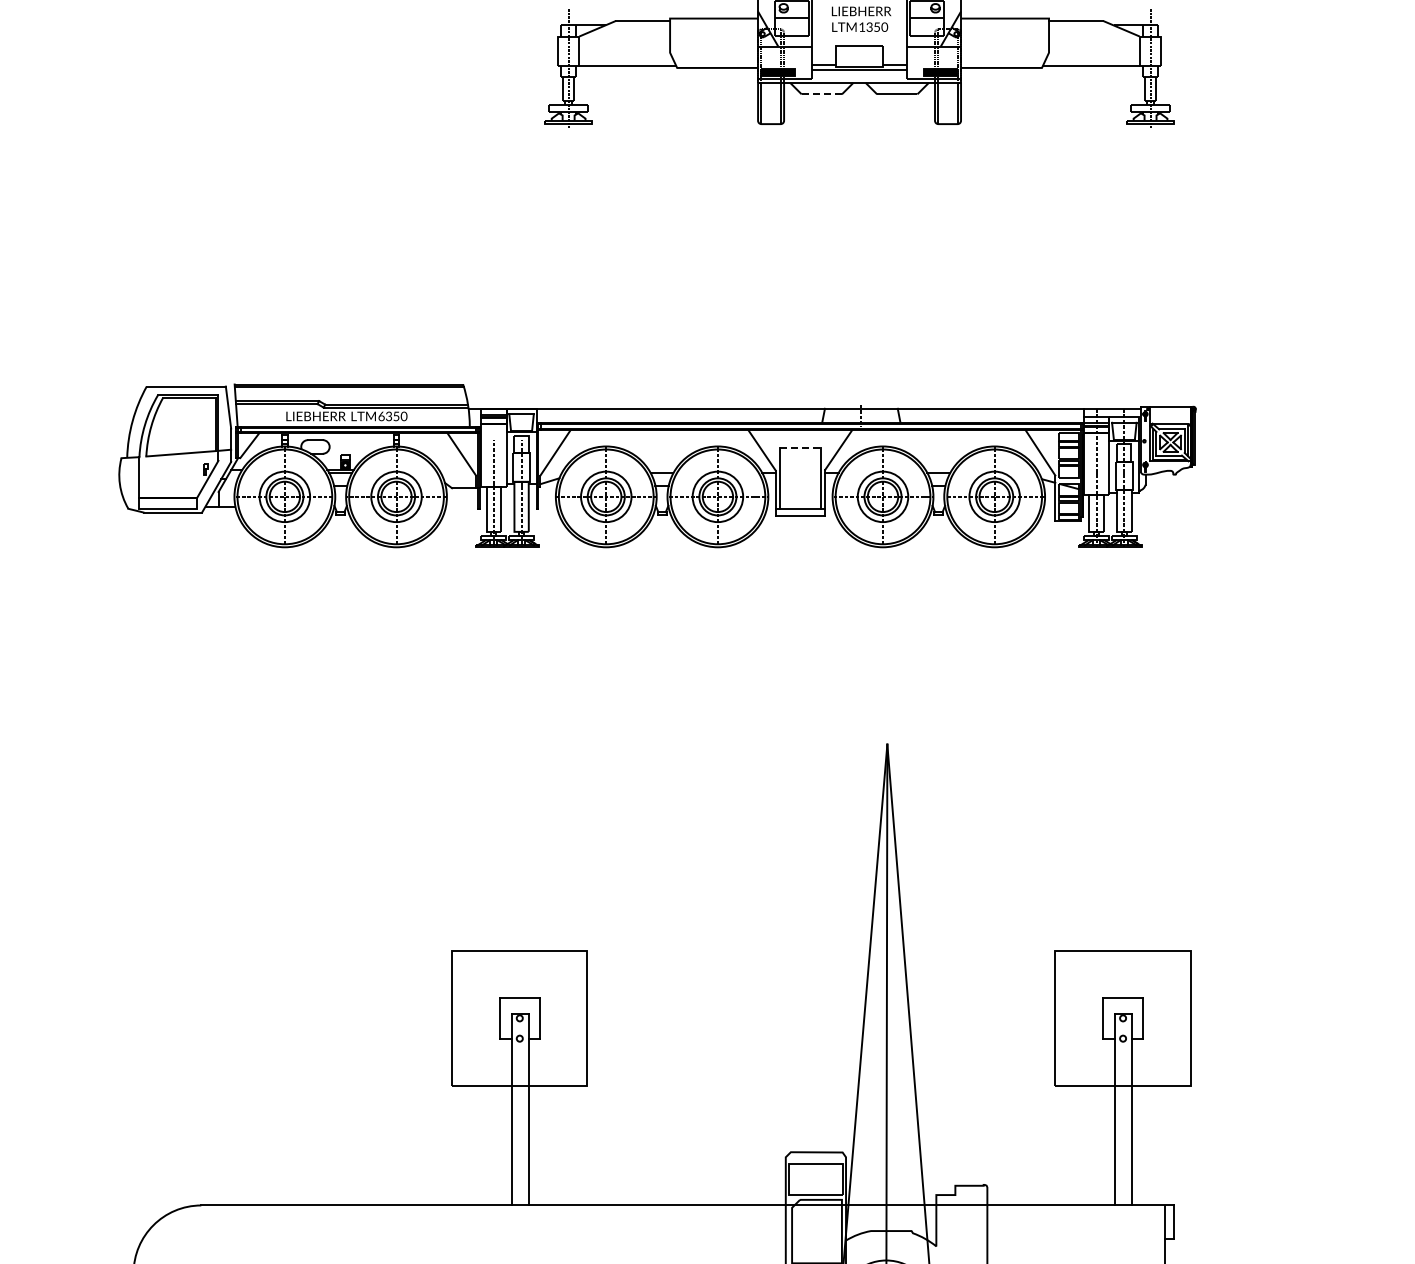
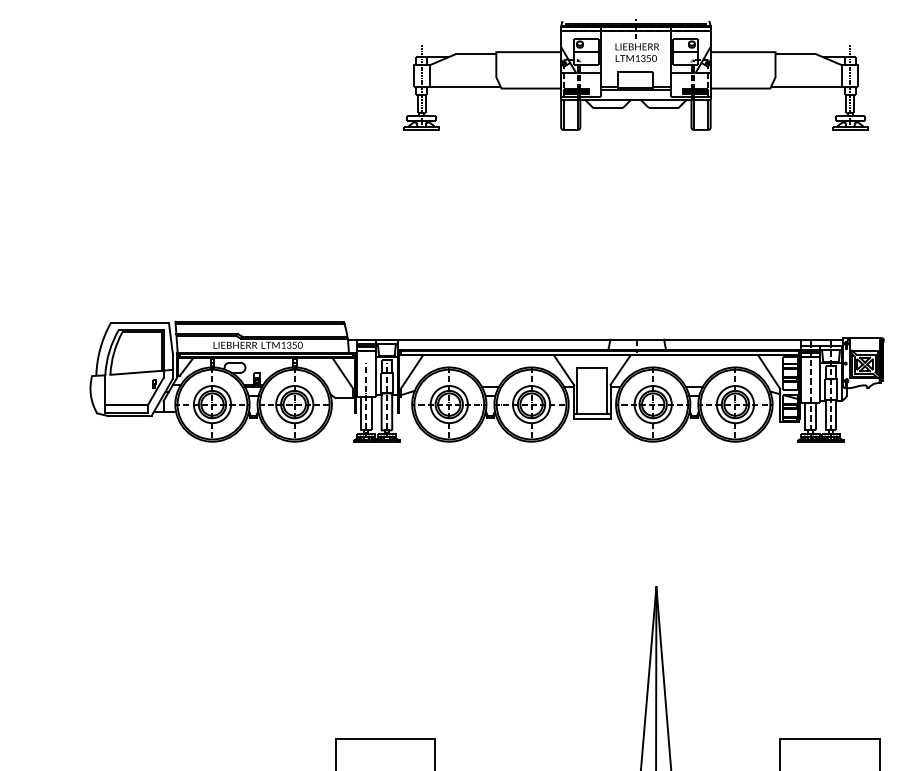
line: (822, 94) -> (608, 108), dashed -> solid
text: (381, 416) -> (283, 345), 6 -> 1
line: (800, 447) -> (592, 368), dashed -> solid

